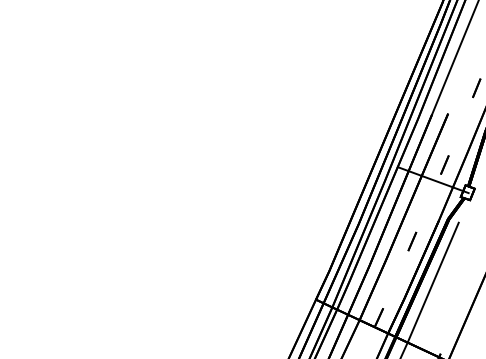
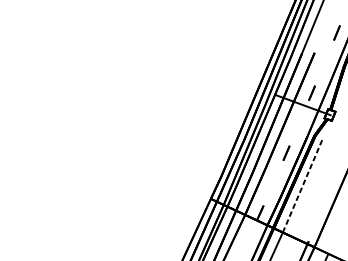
line: (433, 282) -> (303, 185), solid -> dashed

